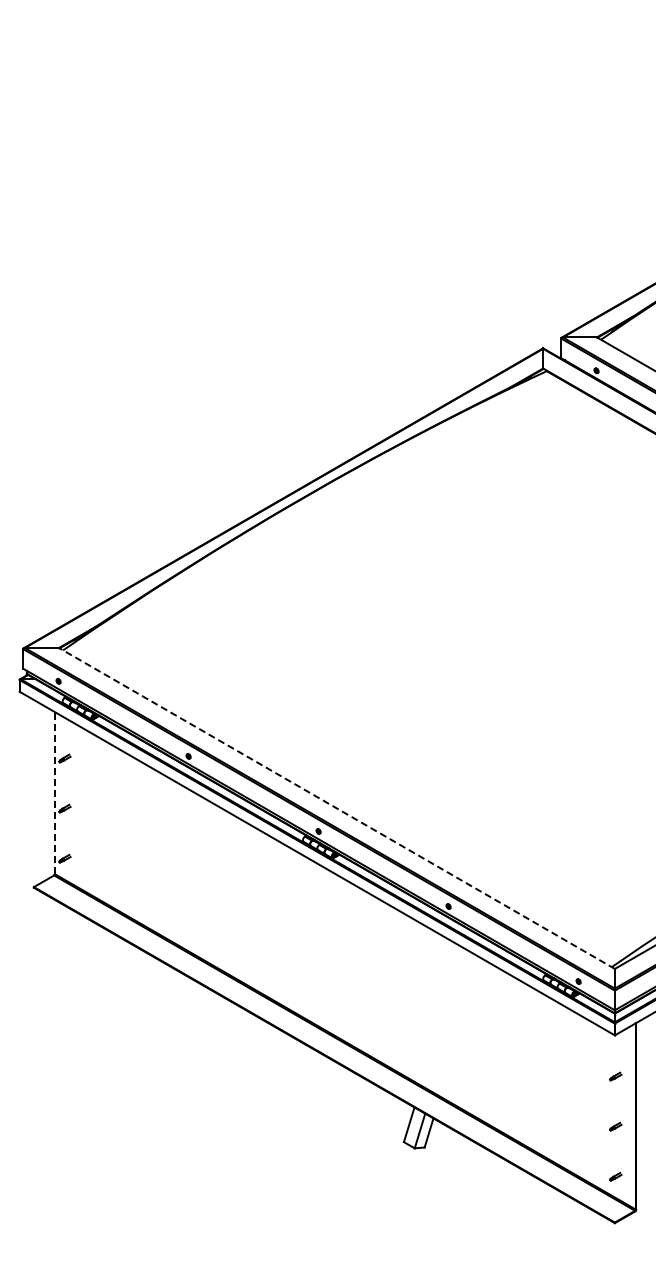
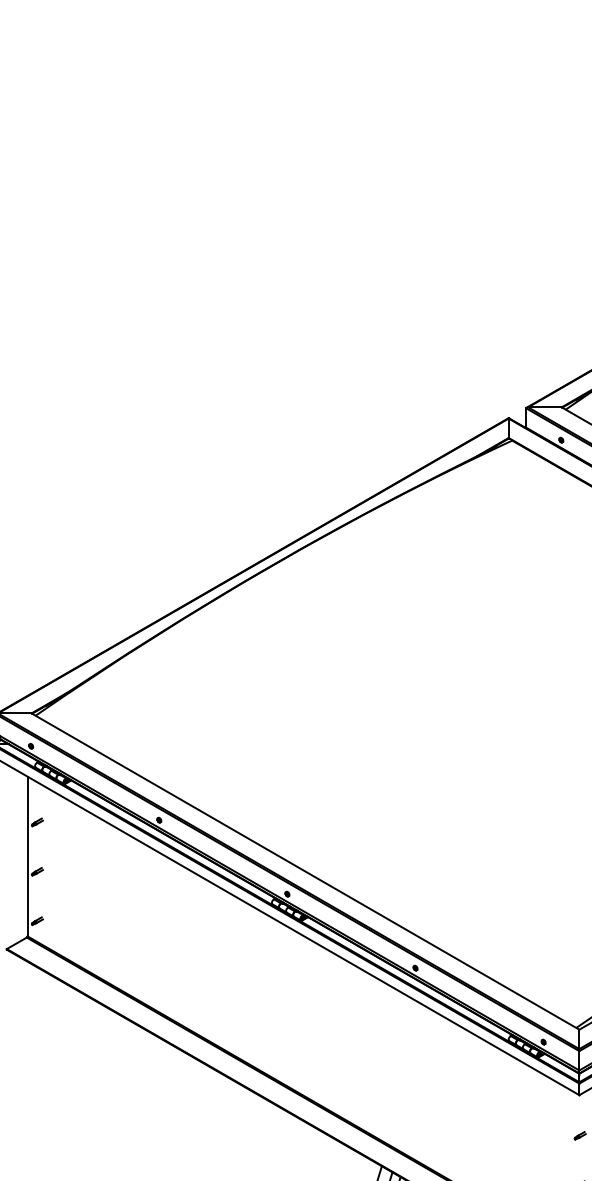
line: (54, 792) -> (27, 855), dashed -> solid
line: (336, 808) -> (305, 871), dashed -> solid

